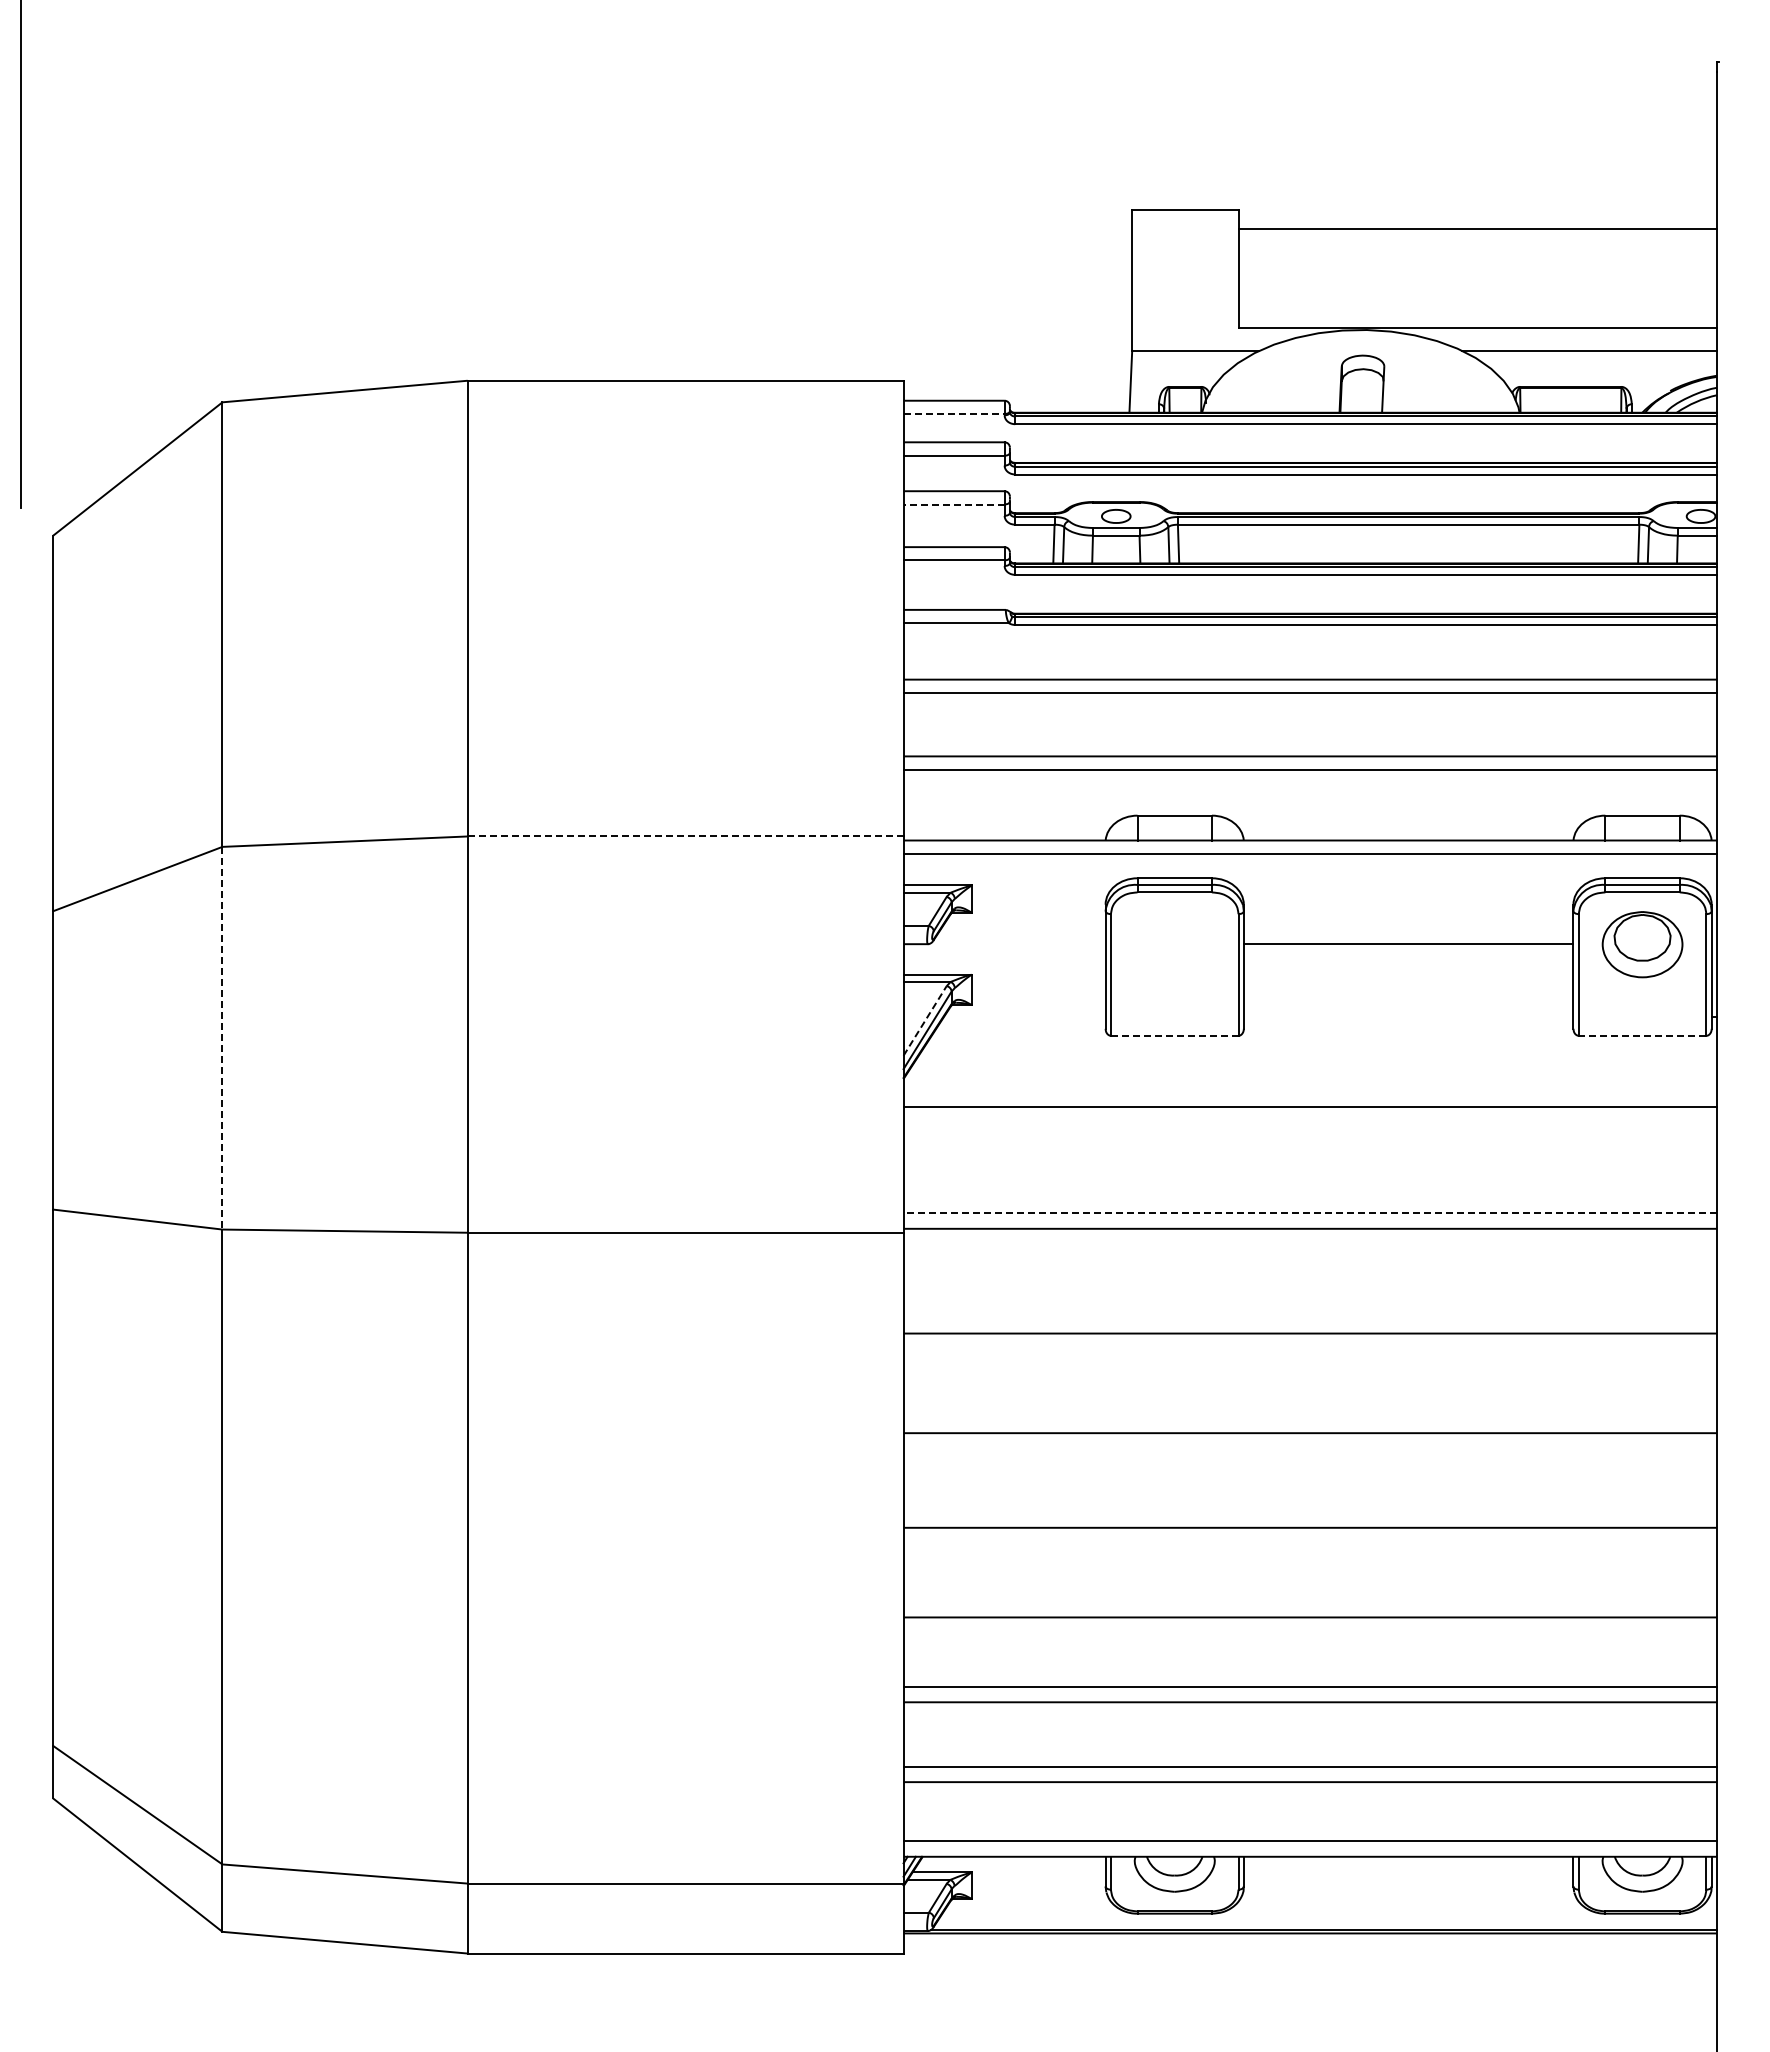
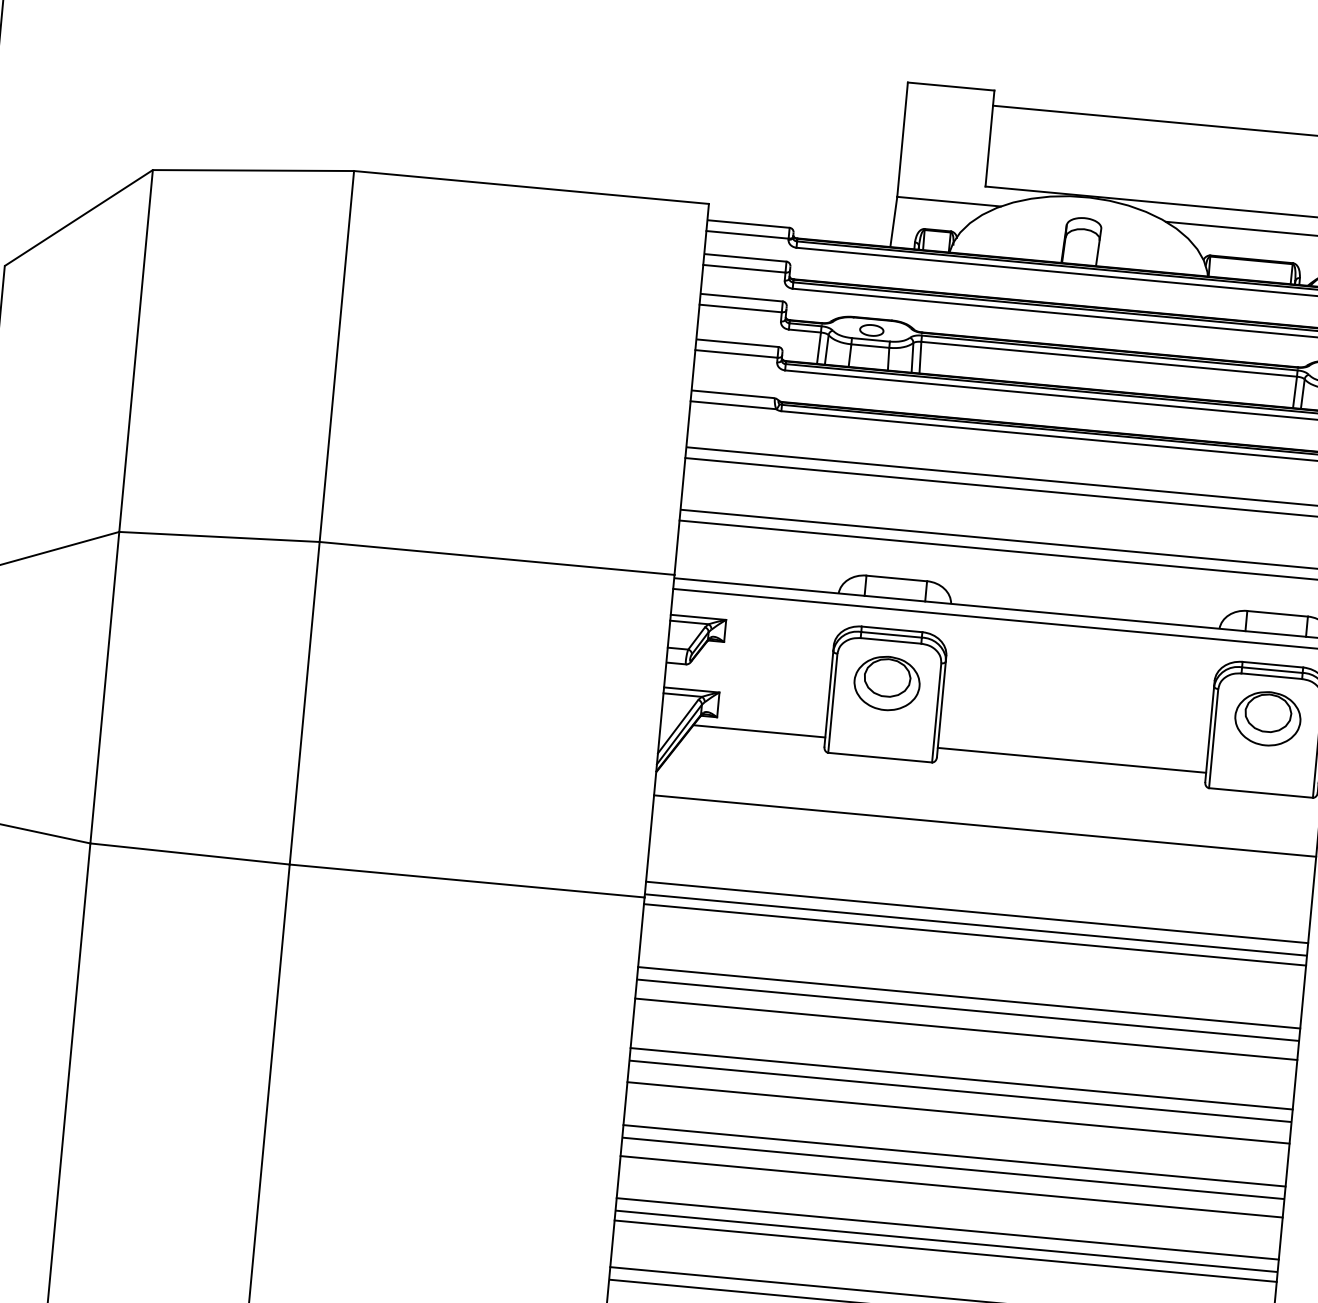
line: (954, 414) -> (747, 235), dashed -> solid
line: (954, 504) -> (741, 308), dashed -> solid
line: (685, 836) -> (496, 558), dashed -> solid
part: (1174, 944) -> (886, 683), added
line: (1408, 944) -> (1071, 760), moved
line: (1024, 1017) -> (759, 731), added
line: (925, 1020) -> (678, 726), dashed -> solid
line: (1174, 1035) -> (880, 757), dashed -> solid
line: (1642, 1035) -> (1260, 792), dashed -> solid
line: (222, 1038) -> (104, 687), dashed -> solid
line: (1310, 1213) -> (977, 912), dashed -> solid
line: (1310, 1240) -> (975, 934), added
line: (1310, 1318) -> (969, 998), added
line: (1310, 1356) -> (966, 1028), added
line: (1310, 1417) -> (961, 1078), added
line: (1310, 1459) -> (958, 1112), added
line: (1310, 1512) -> (954, 1155), added
line: (1310, 1550) -> (951, 1186), added
line: (1310, 1602) -> (947, 1229), added
line: (1310, 1629) -> (945, 1251), added

